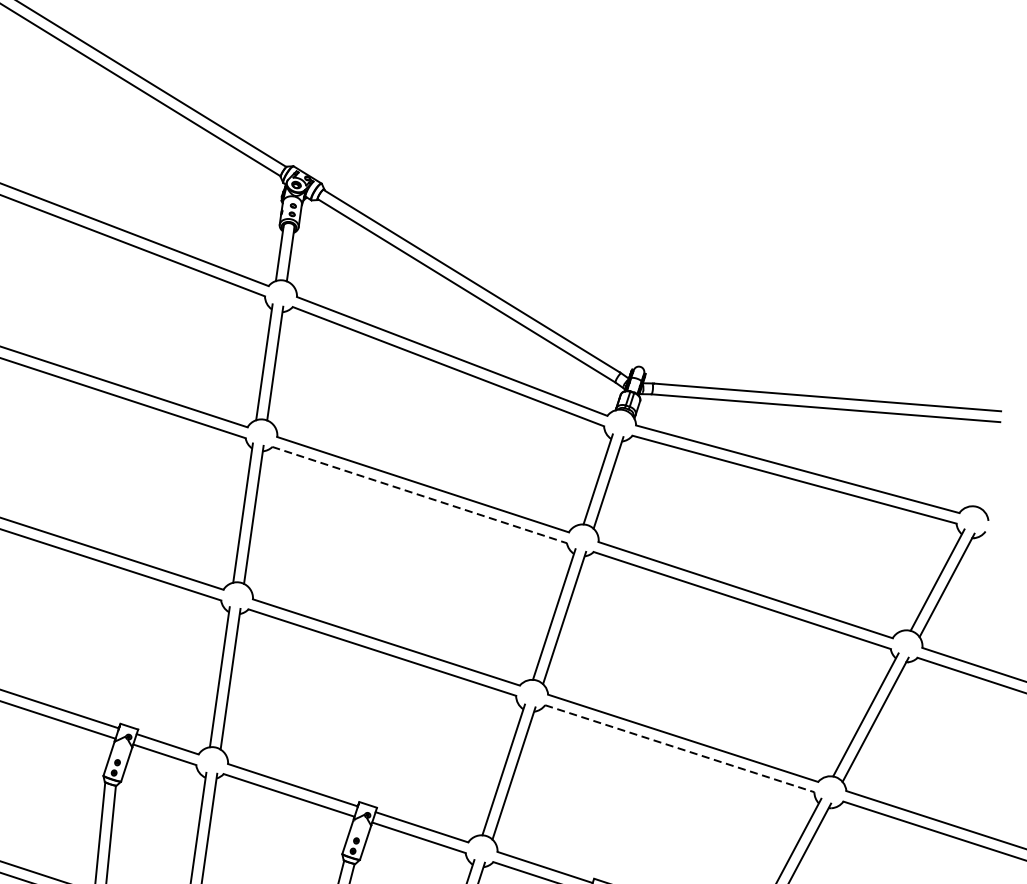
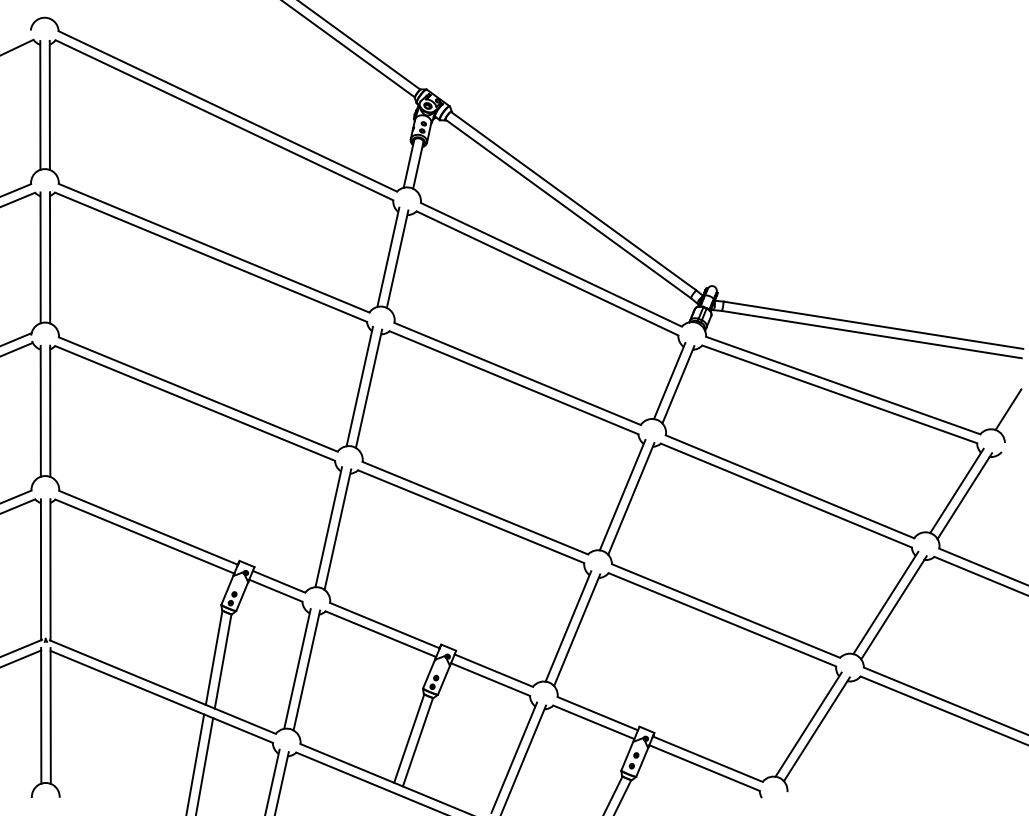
line: (989, 482) -> (1008, 409), added
line: (420, 494) -> (514, 382), dashed -> solid
line: (679, 748) -> (722, 619), dashed -> solid

